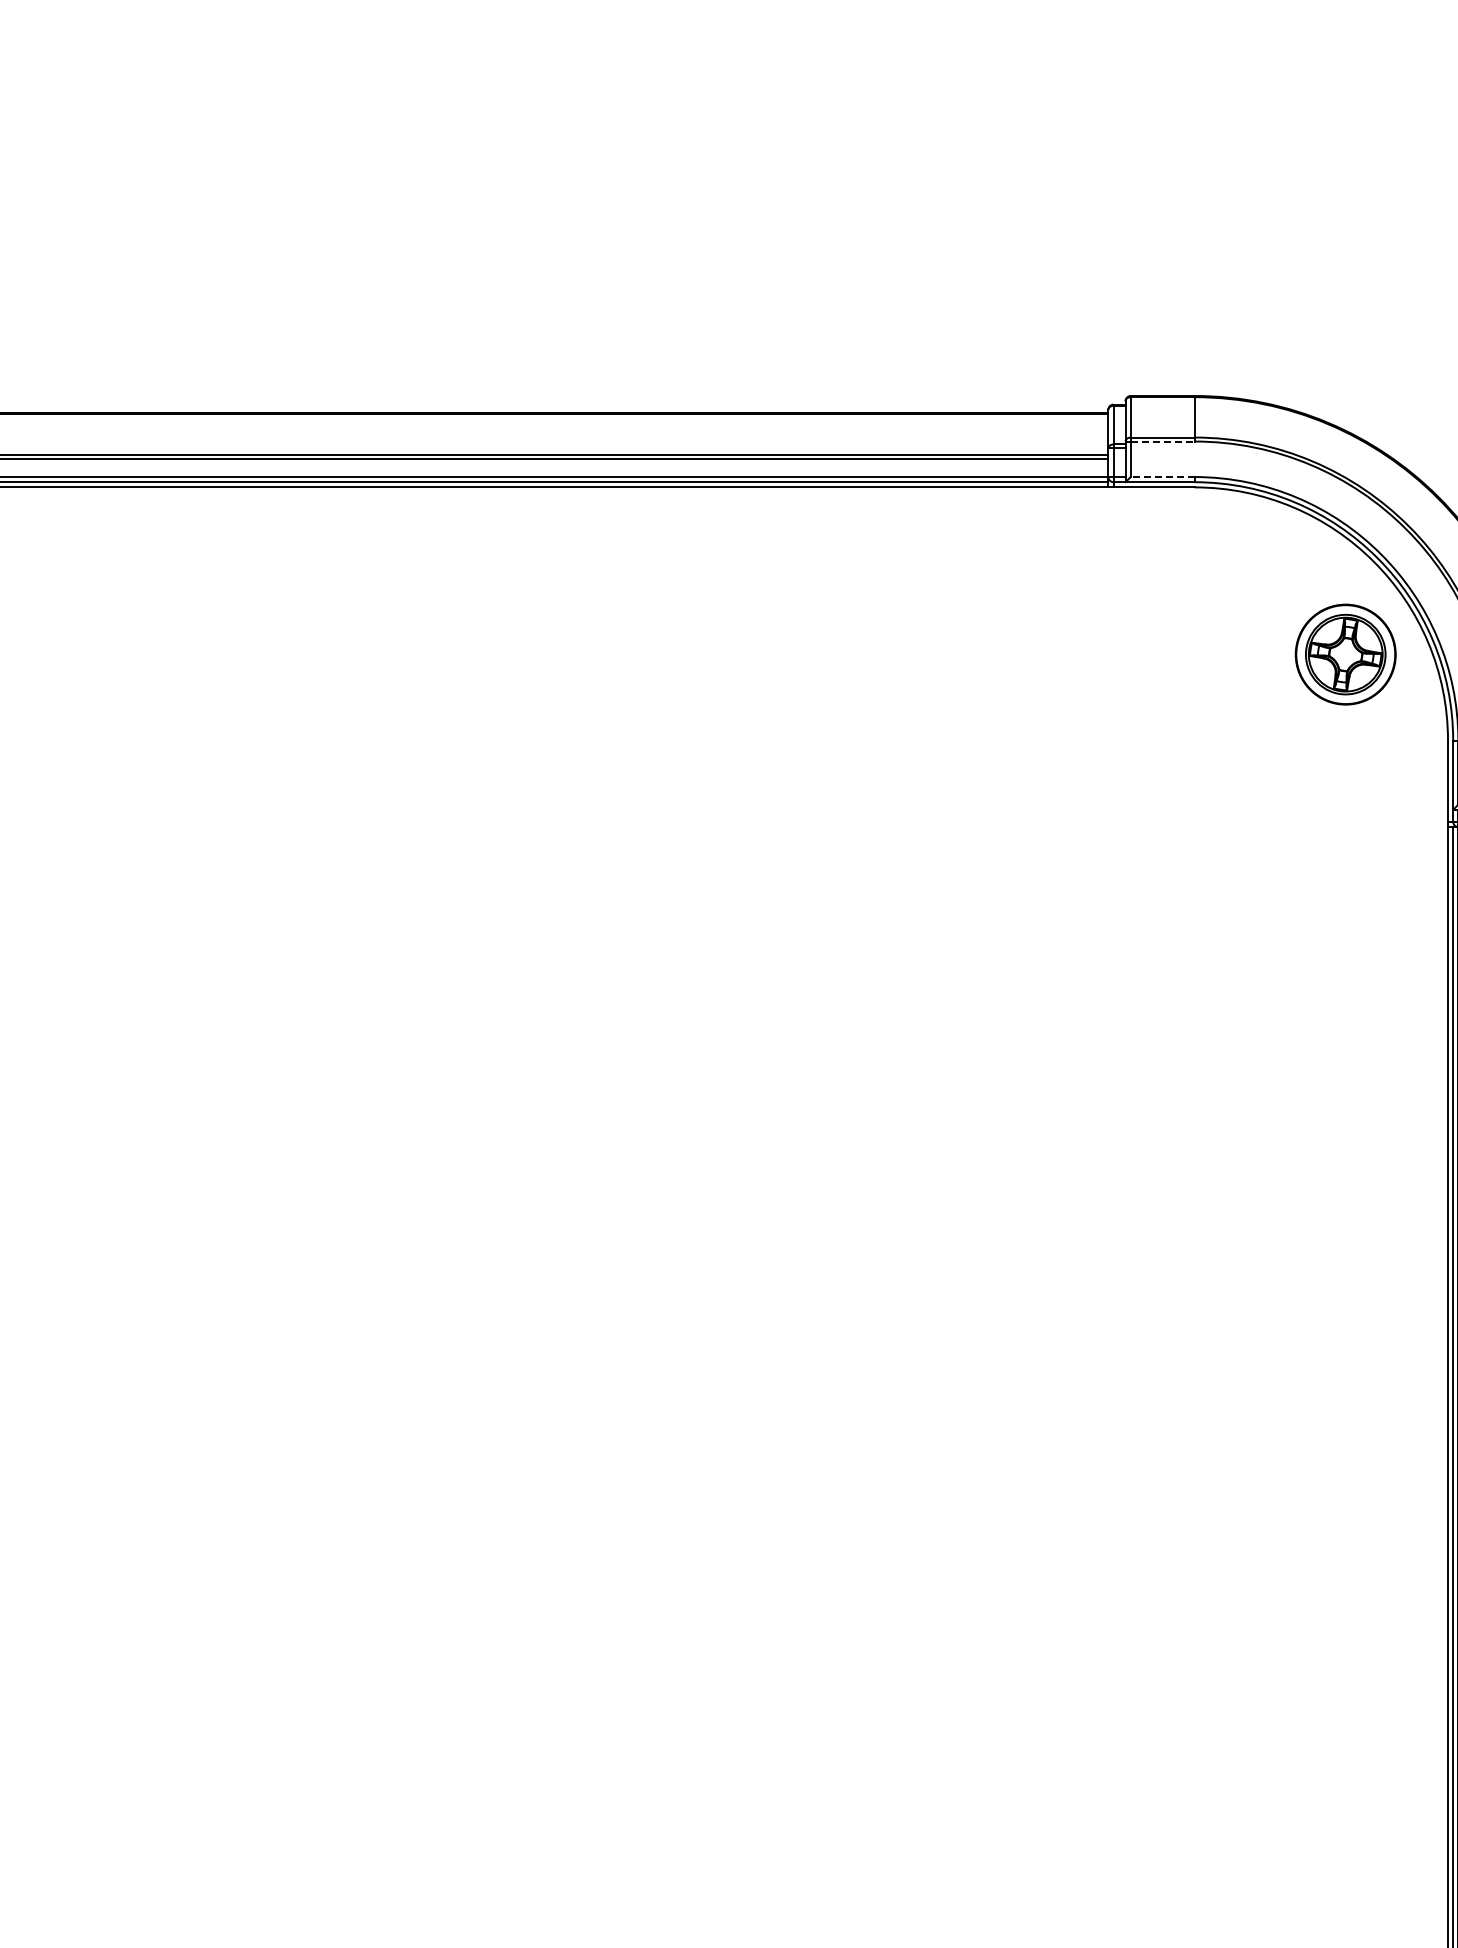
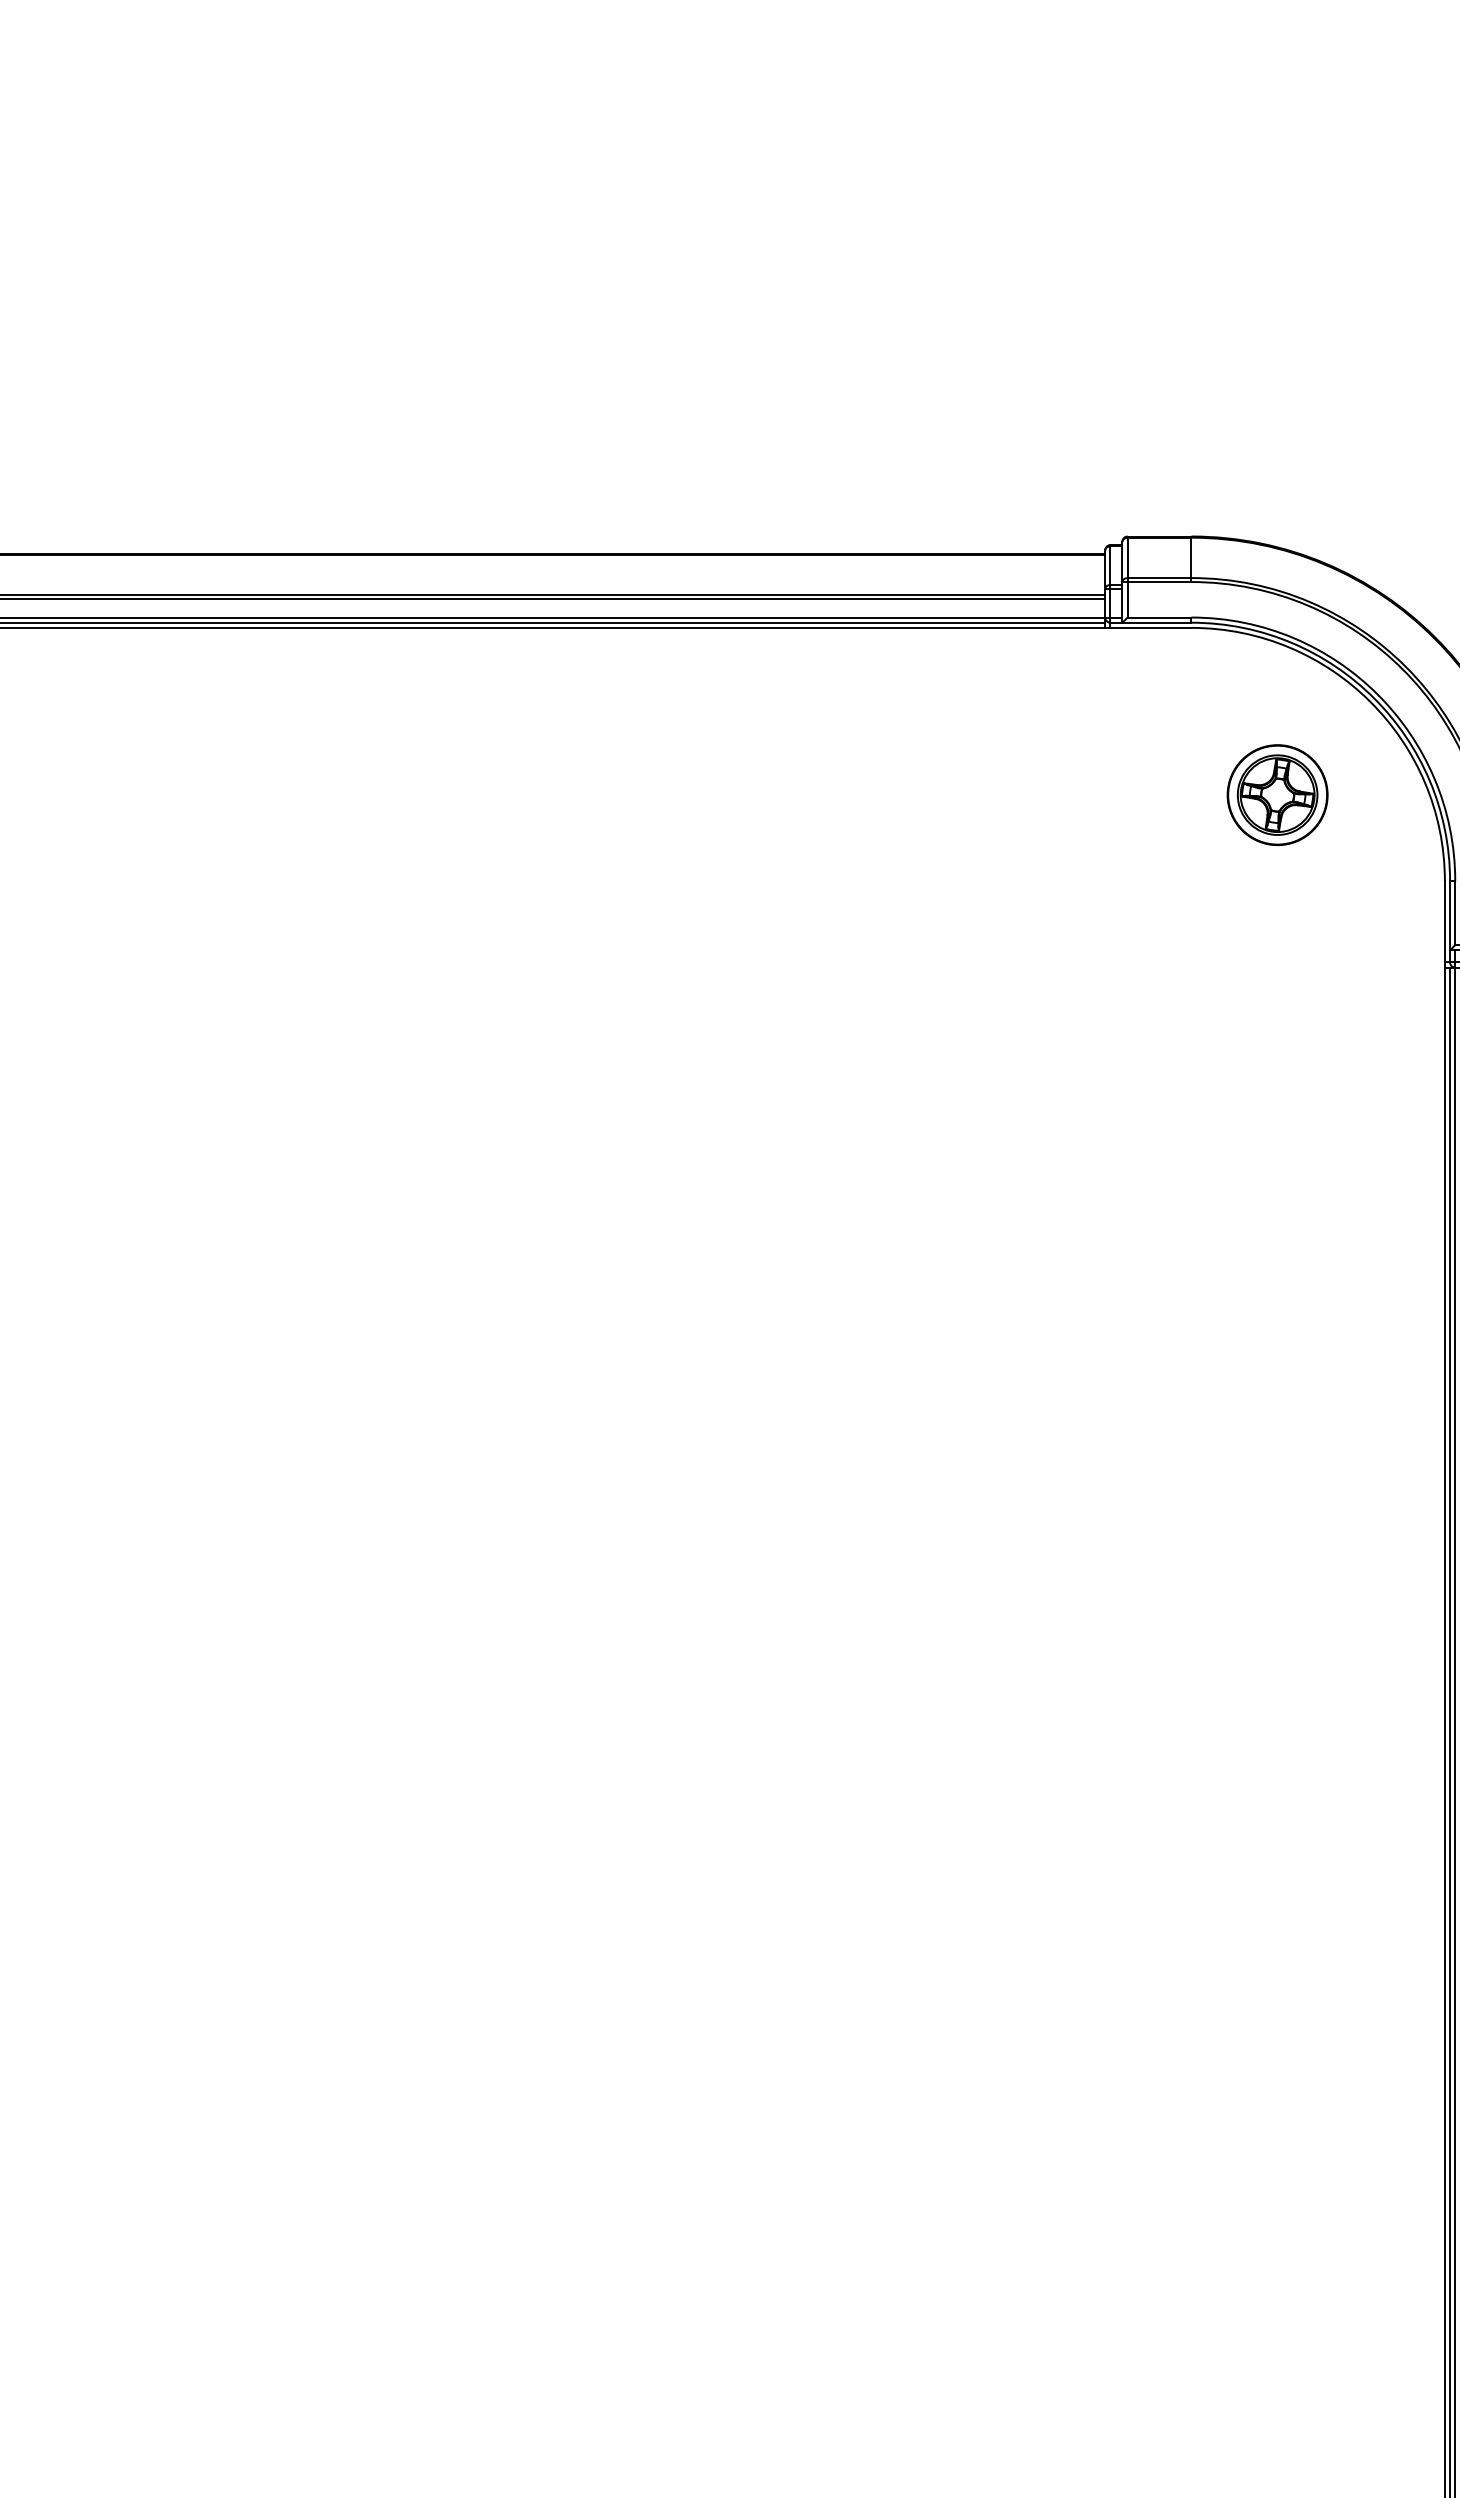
line: (1162, 441) -> (1159, 582), dashed -> solid
line: (1162, 476) -> (1159, 617), dashed -> solid
part: (1345, 653) -> (1277, 794), moved

